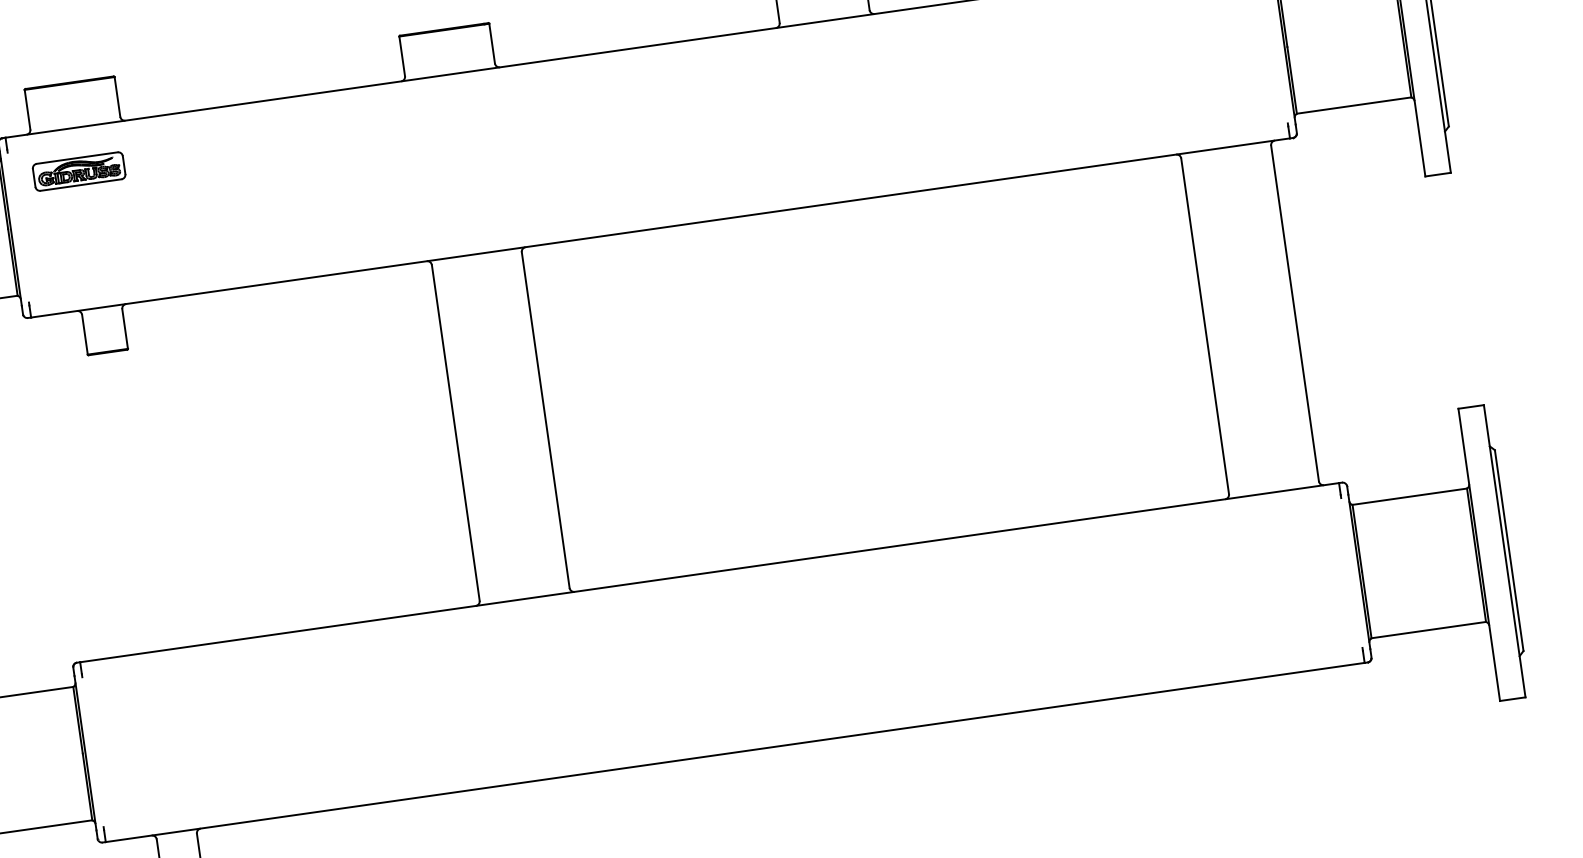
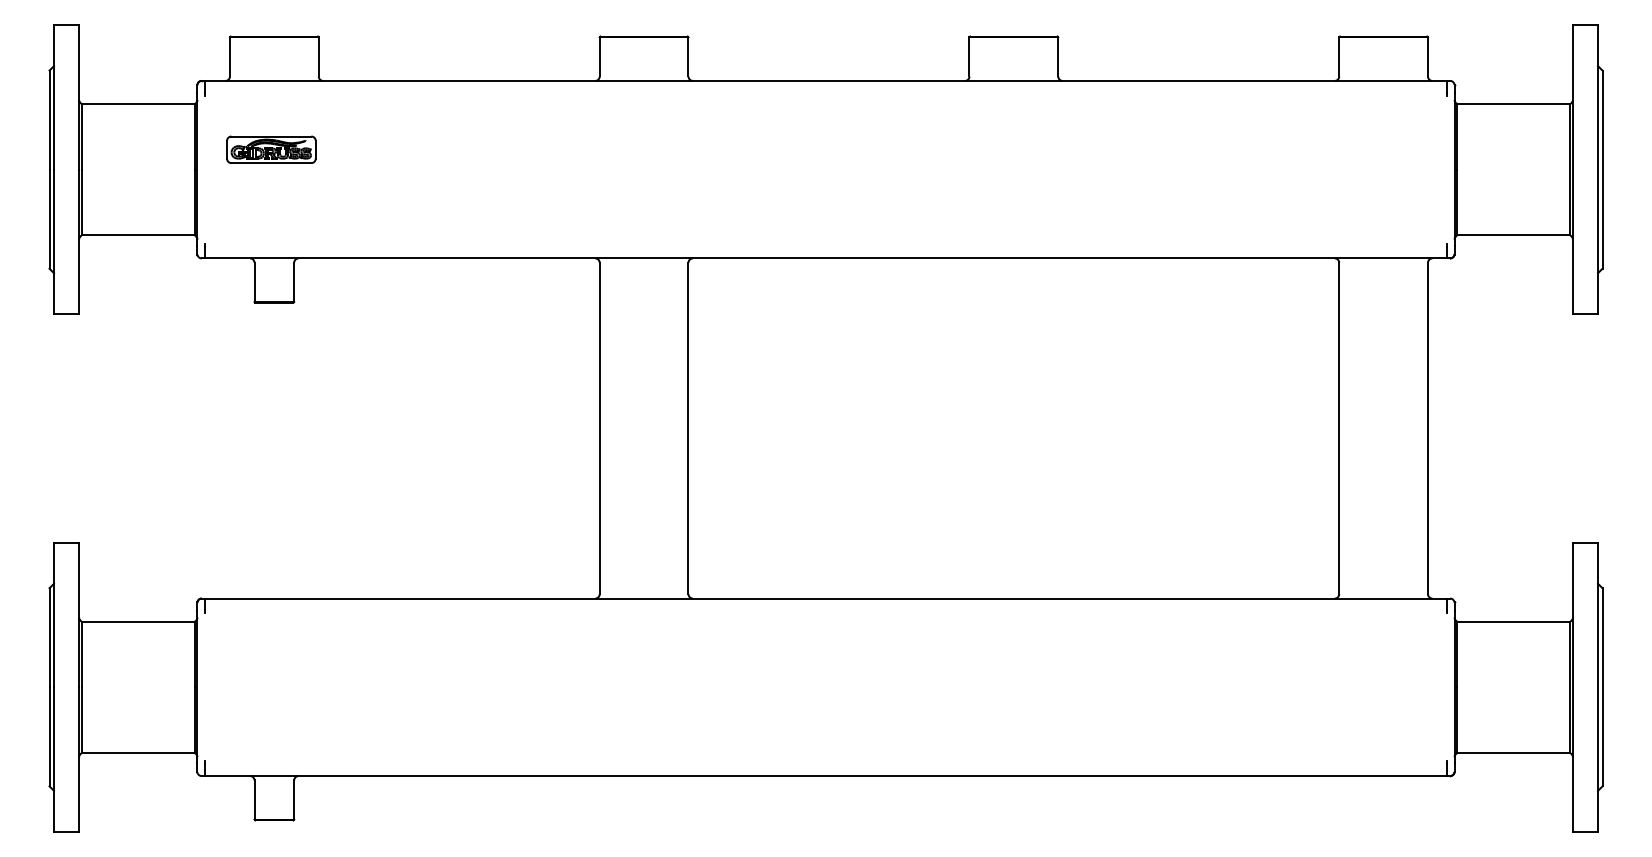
part: (79, 171) -> (271, 149), moved

